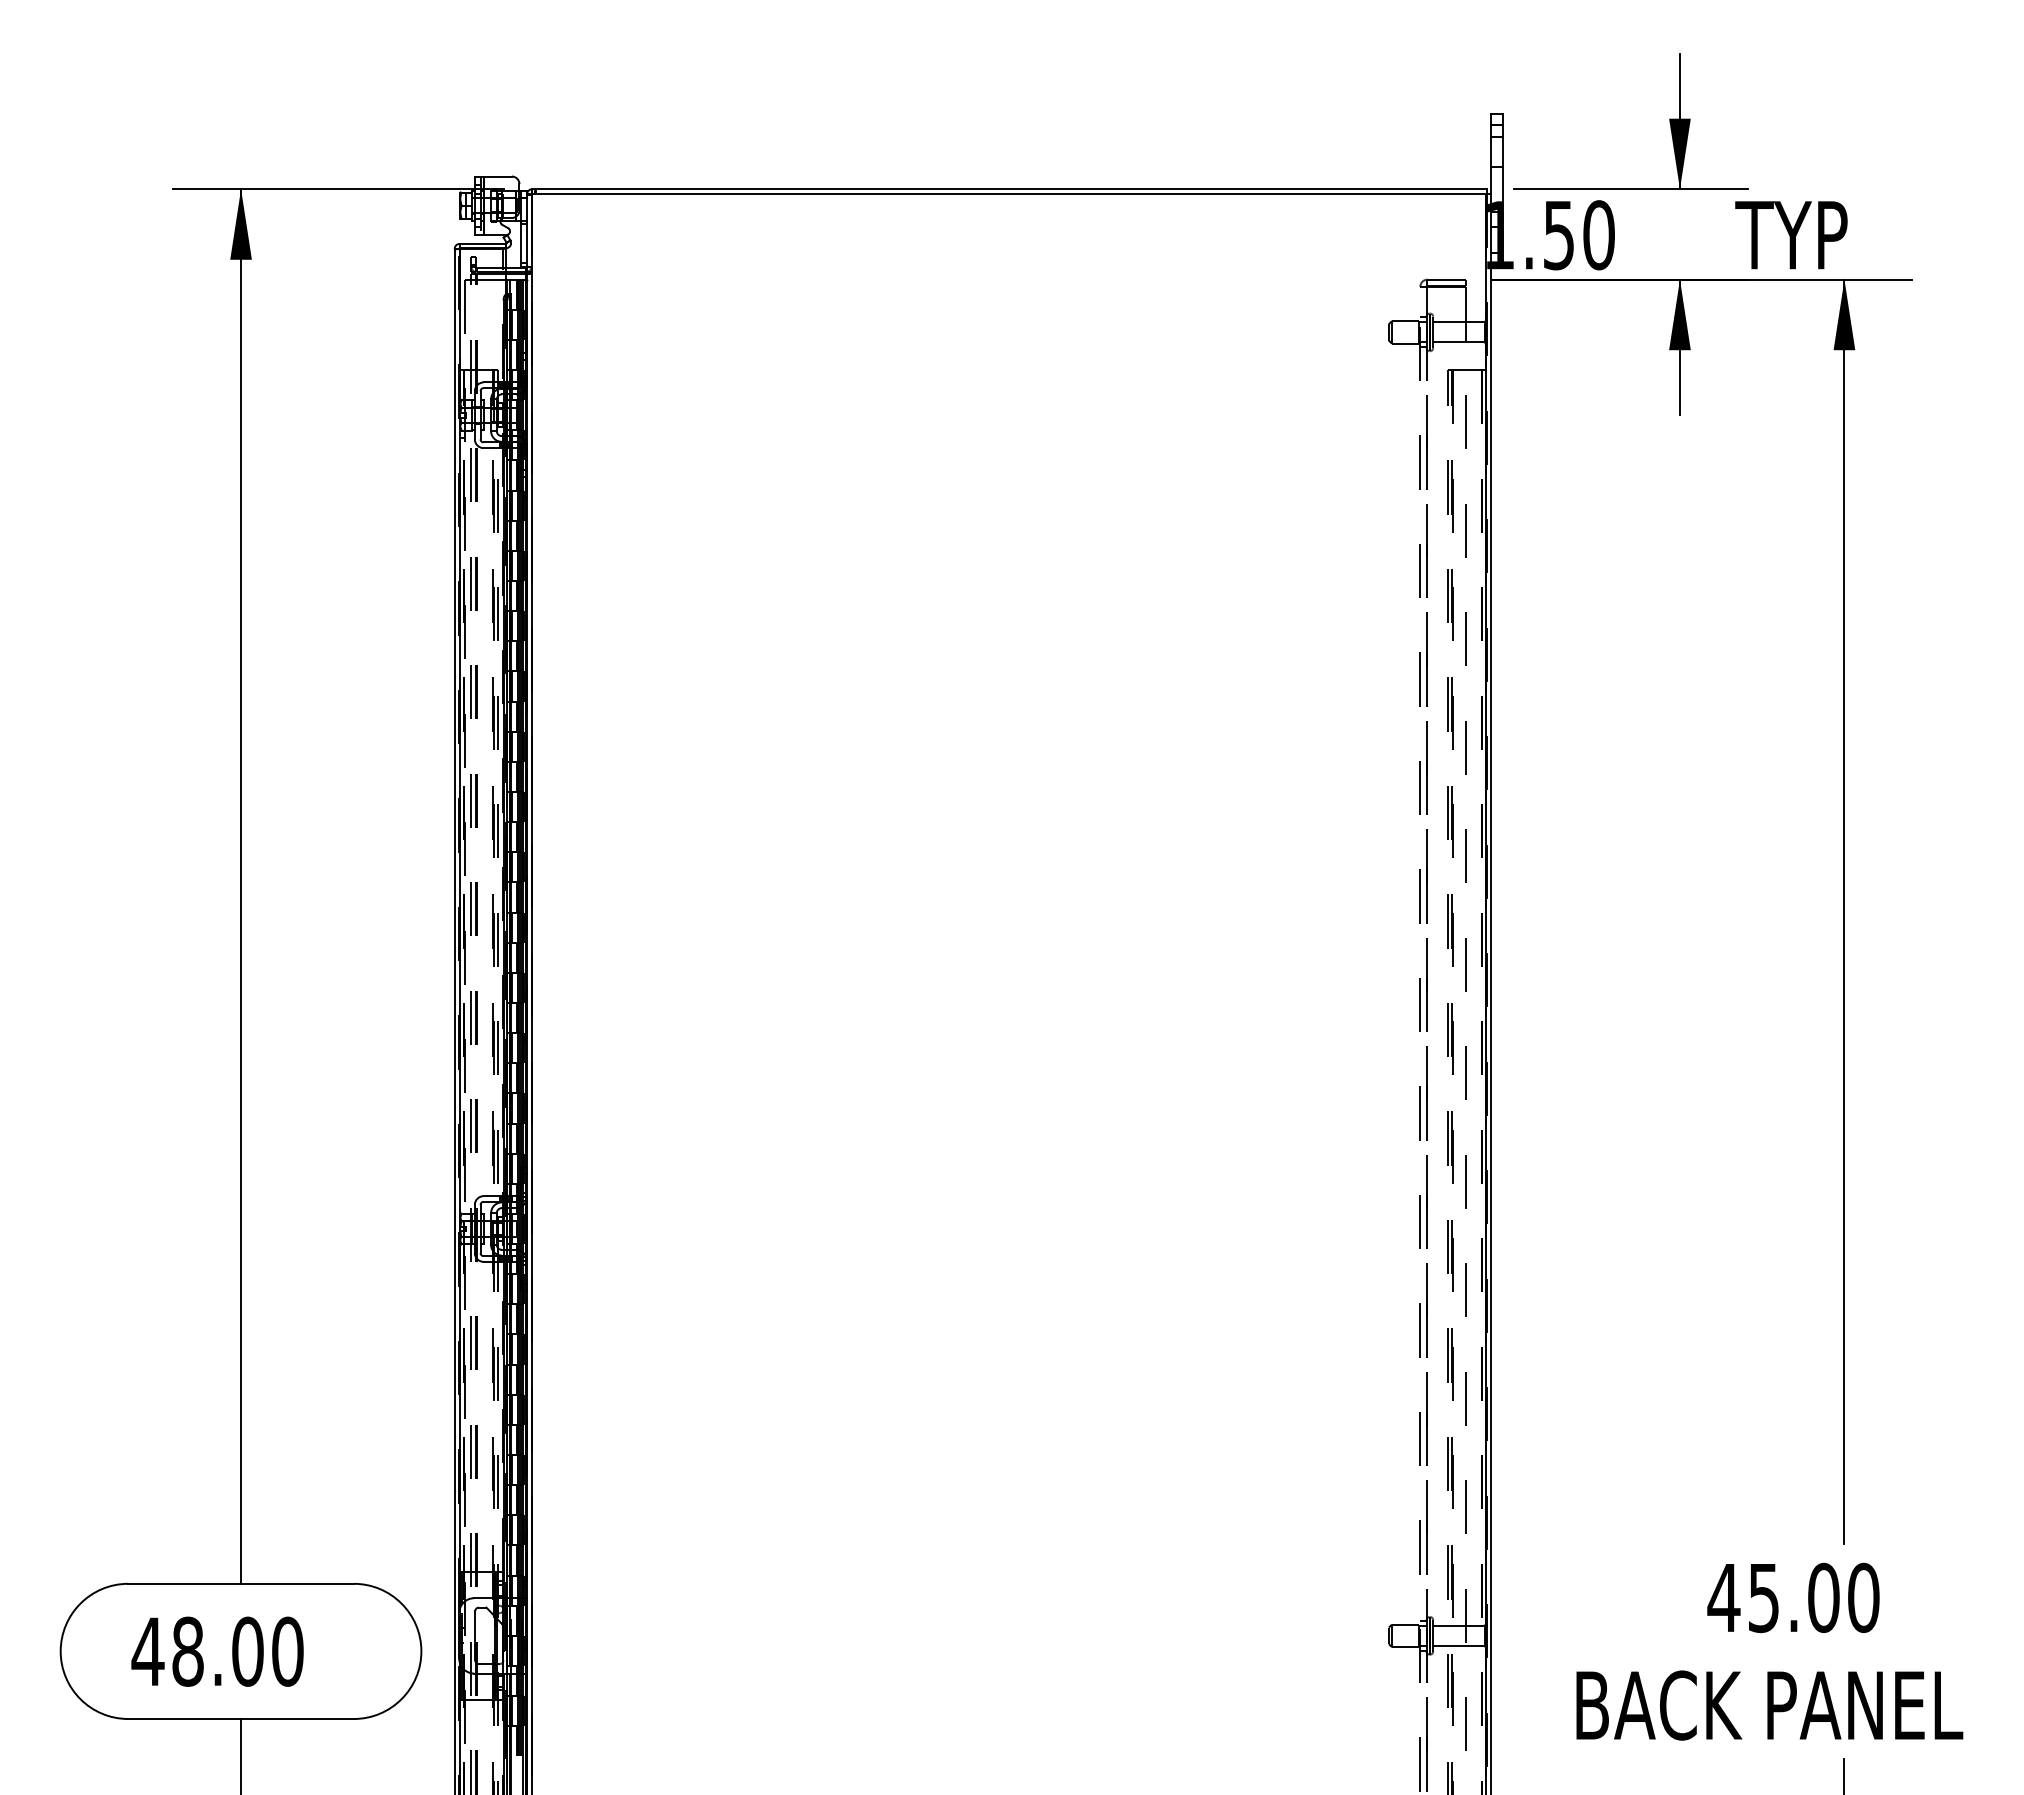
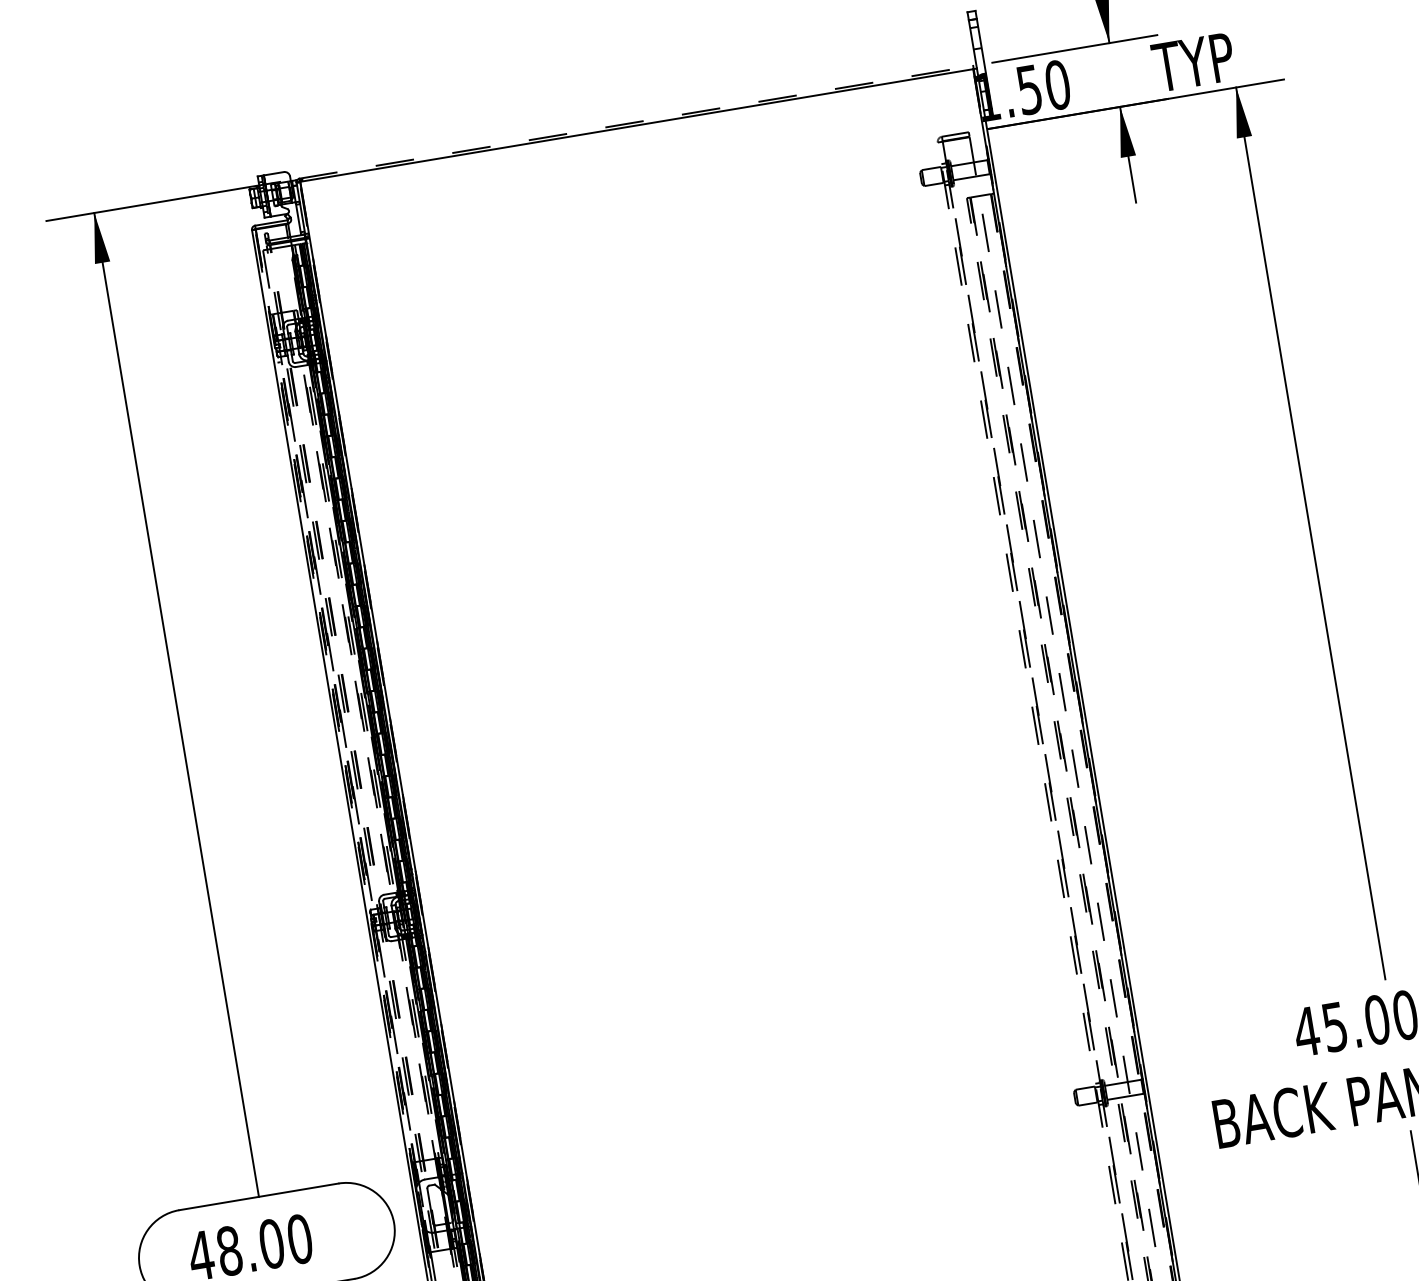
line: (1009, 189) -> (636, 122), solid -> dashed
line: (459, 928) -> (335, 708), solid -> dashed

